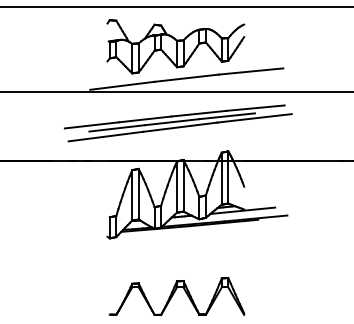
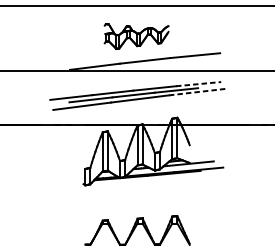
part: (175, 46) -> (136, 36), size x0.6
line: (256, 108) -> (199, 84), solid -> dashed
line: (255, 118) -> (198, 92), solid -> dashed

